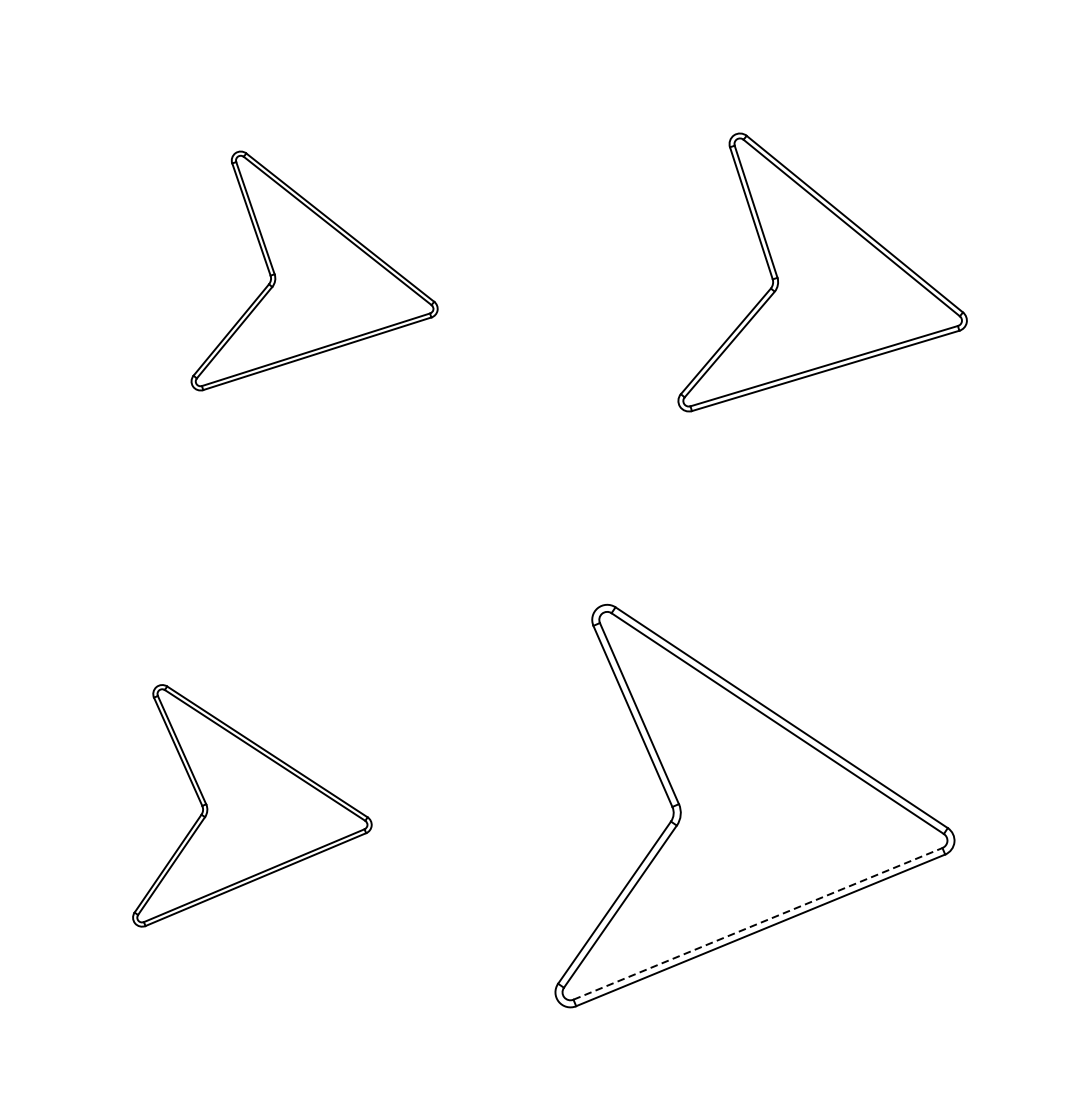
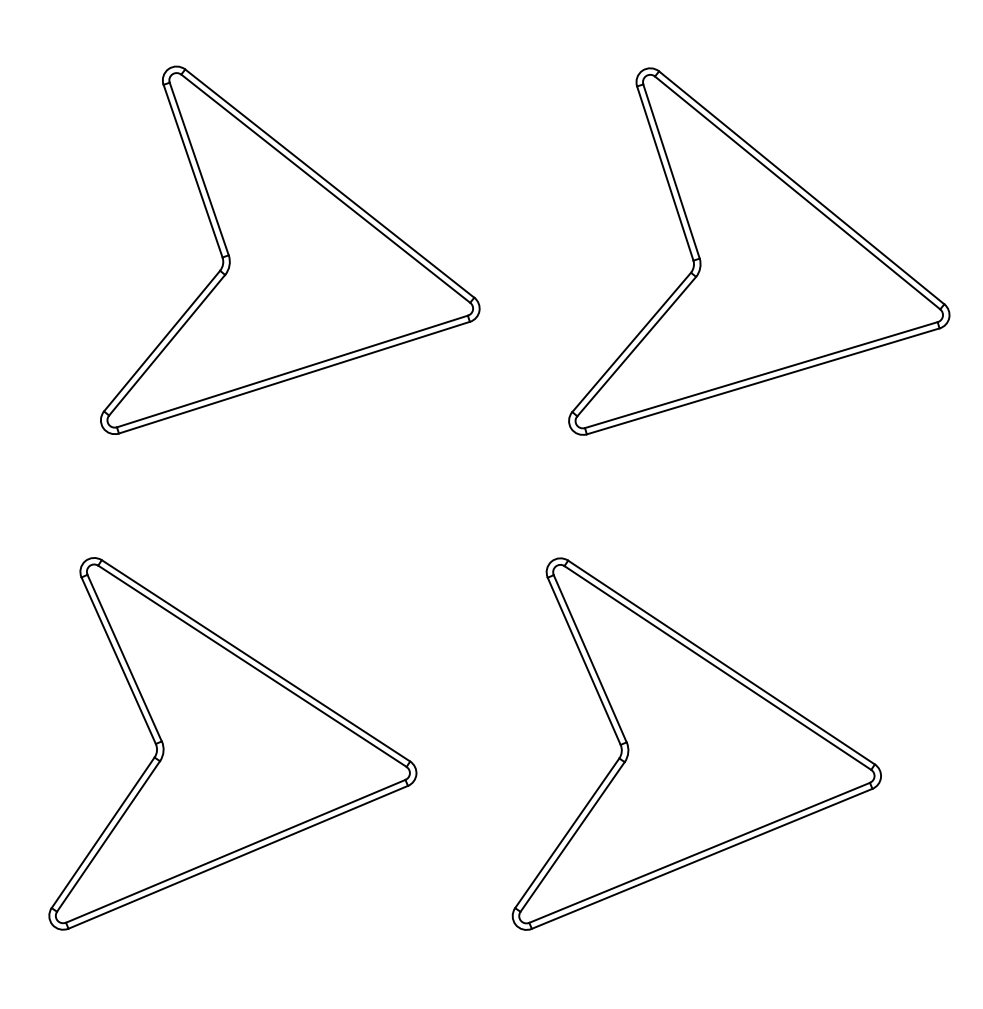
part: (314, 270) -> (290, 249), size x1.67
part: (822, 272) -> (759, 251), size x1.43
part: (251, 805) -> (232, 743), size x1.67
line: (758, 923) -> (700, 852), dashed -> solid

